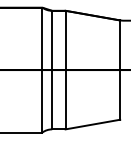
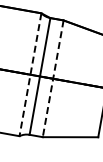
line: (42, 70) -> (30, 75), solid -> dashed
line: (65, 70) -> (53, 79), solid -> dashed

